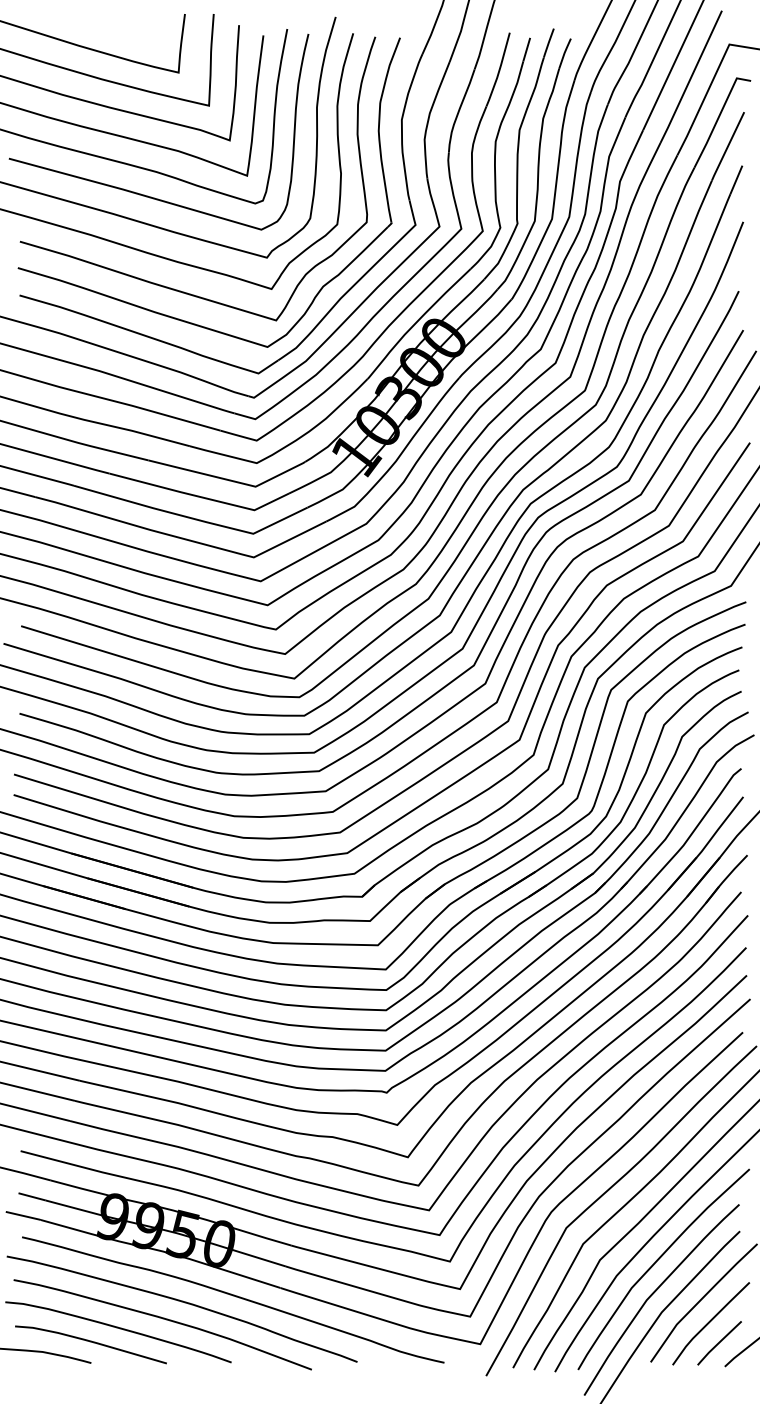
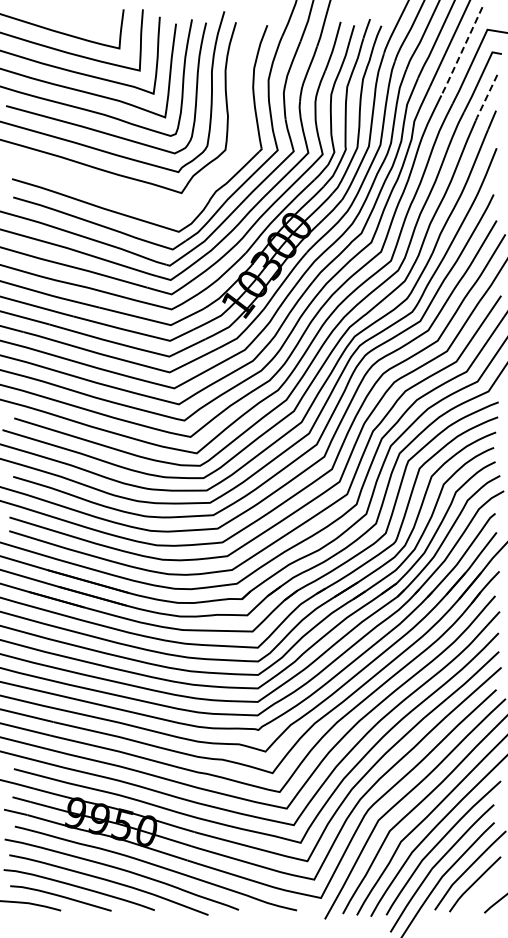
line: (690, 78) -> (461, 52), solid -> dashed
line: (728, 147) -> (486, 98), solid -> dashed
curve: (160, 283) -> (107, 189), removed
line: (719, 1343) -> (480, 897), removed

